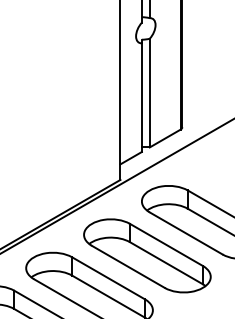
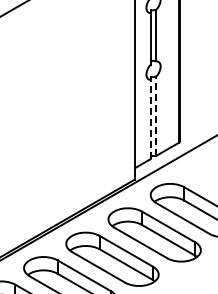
line: (149, 93) -> (156, 116), solid -> dashed
line: (141, 97) -> (150, 119), solid -> dashed

